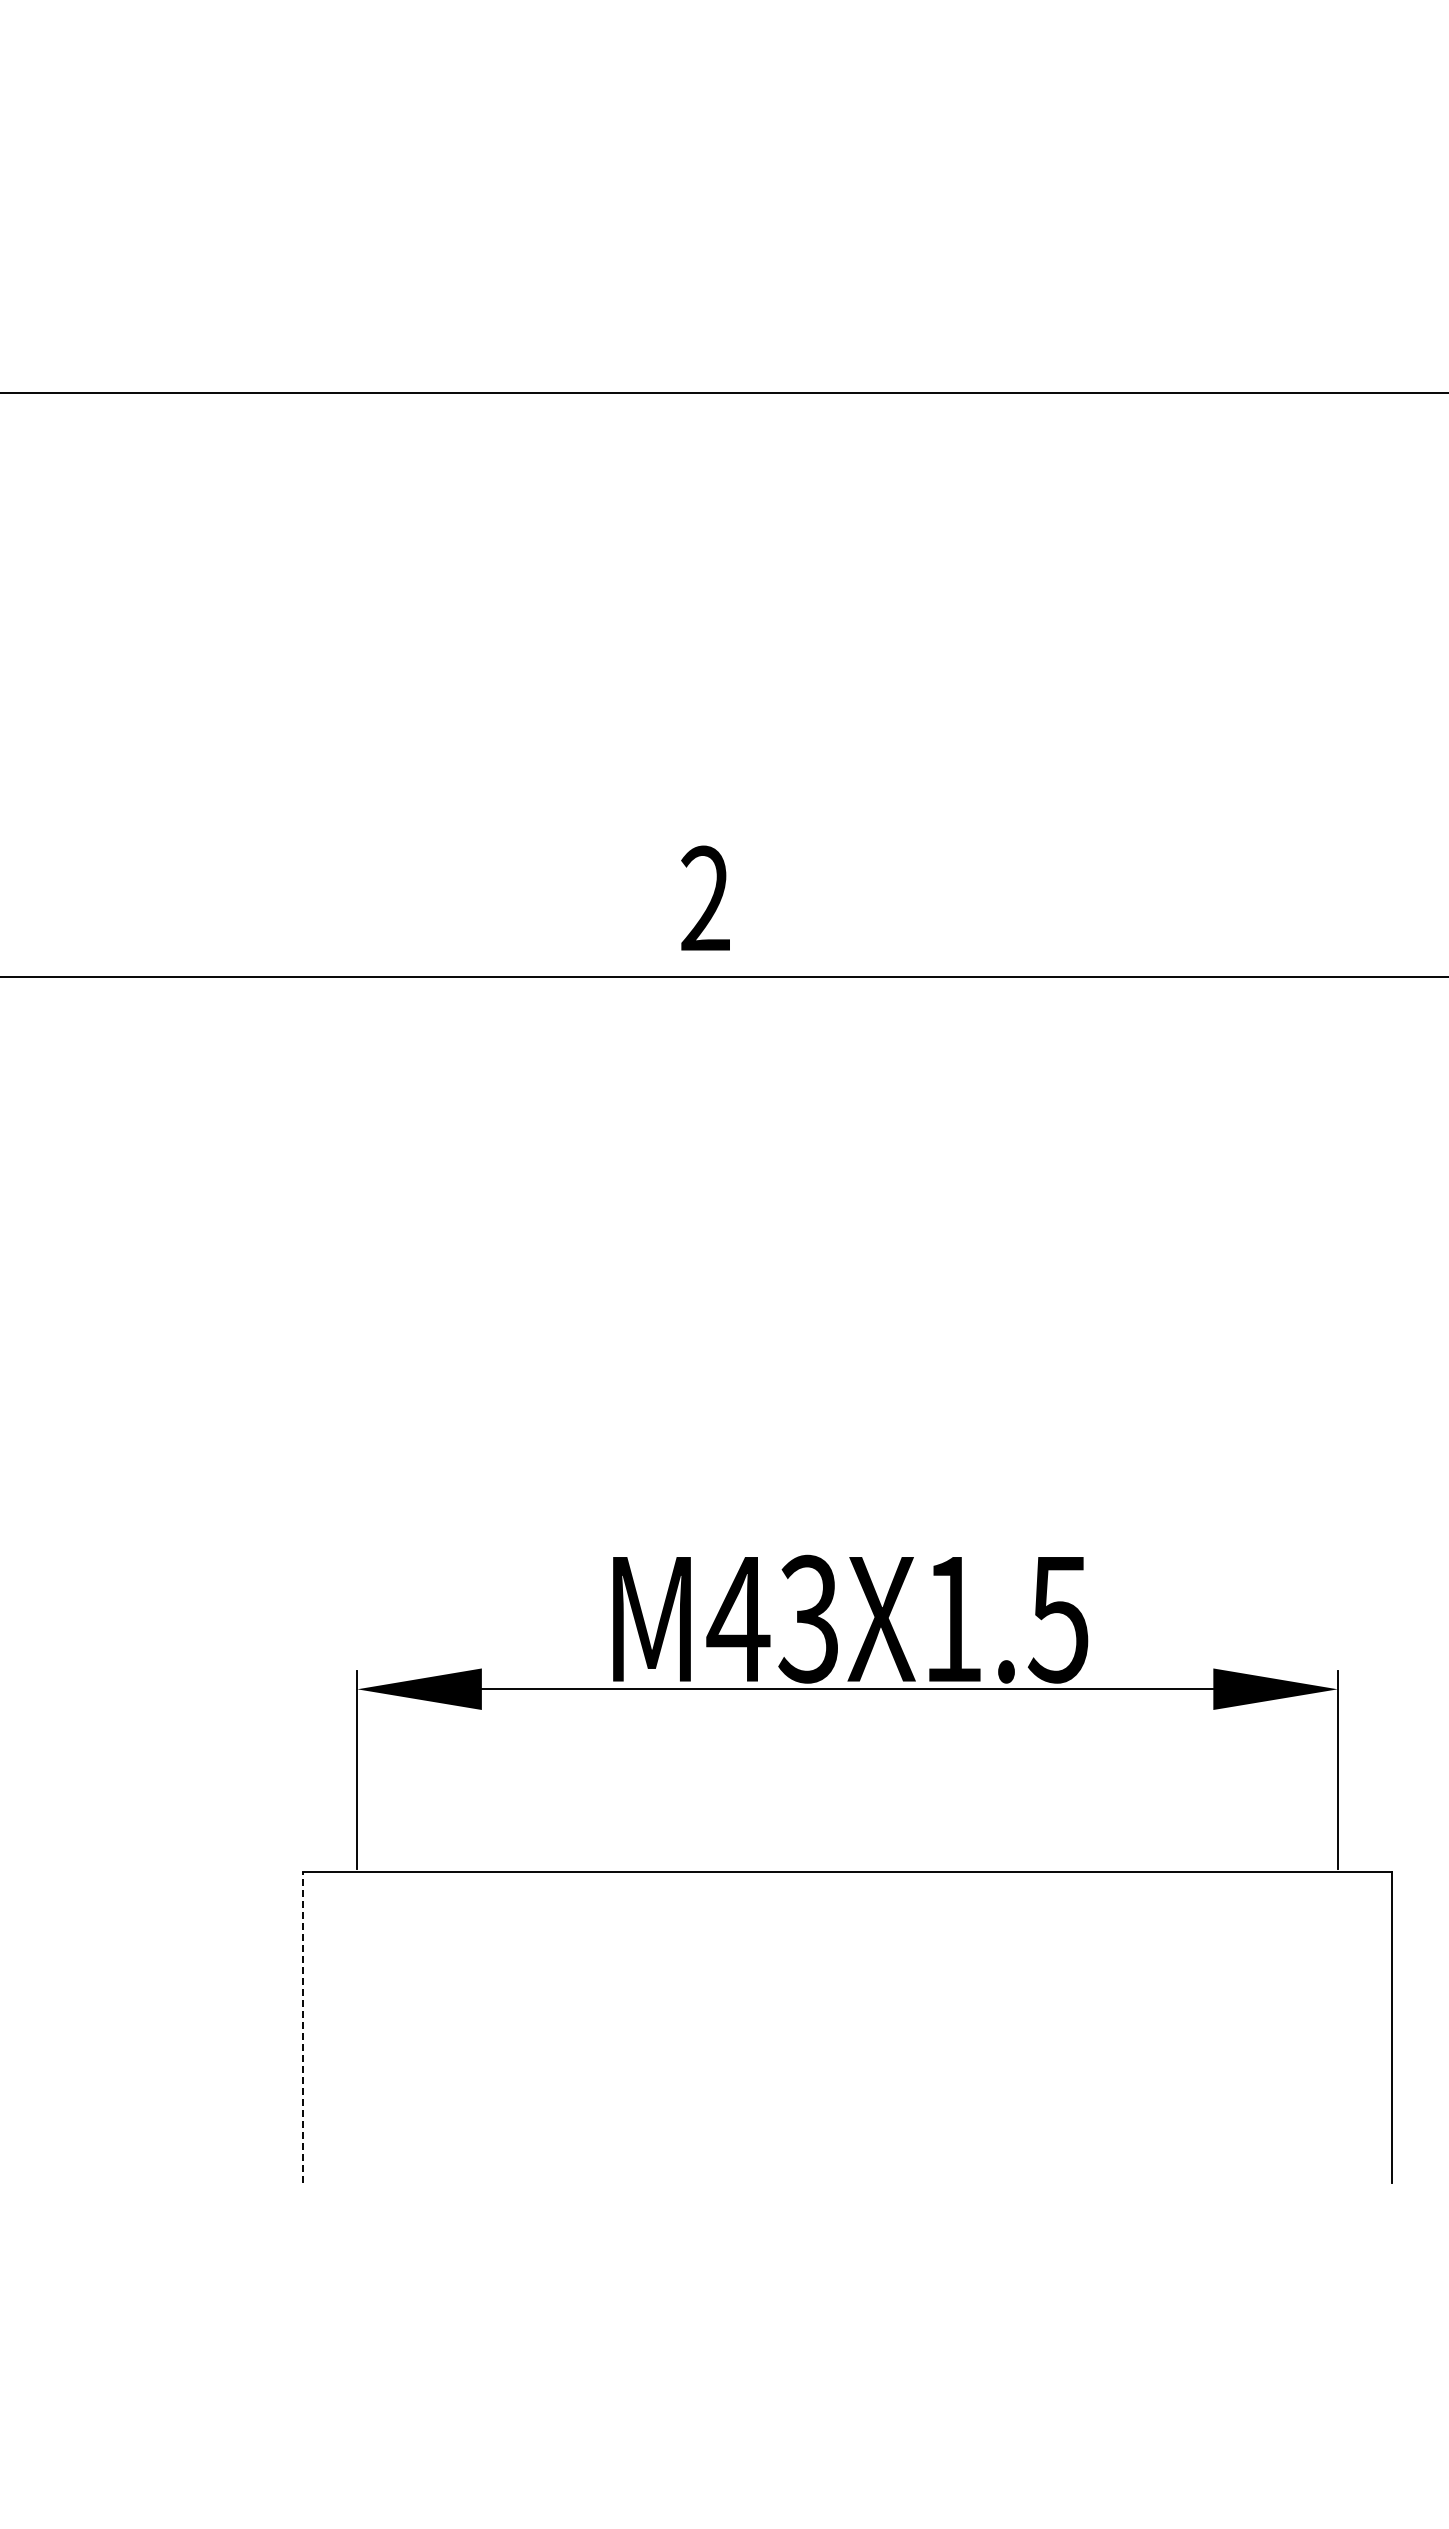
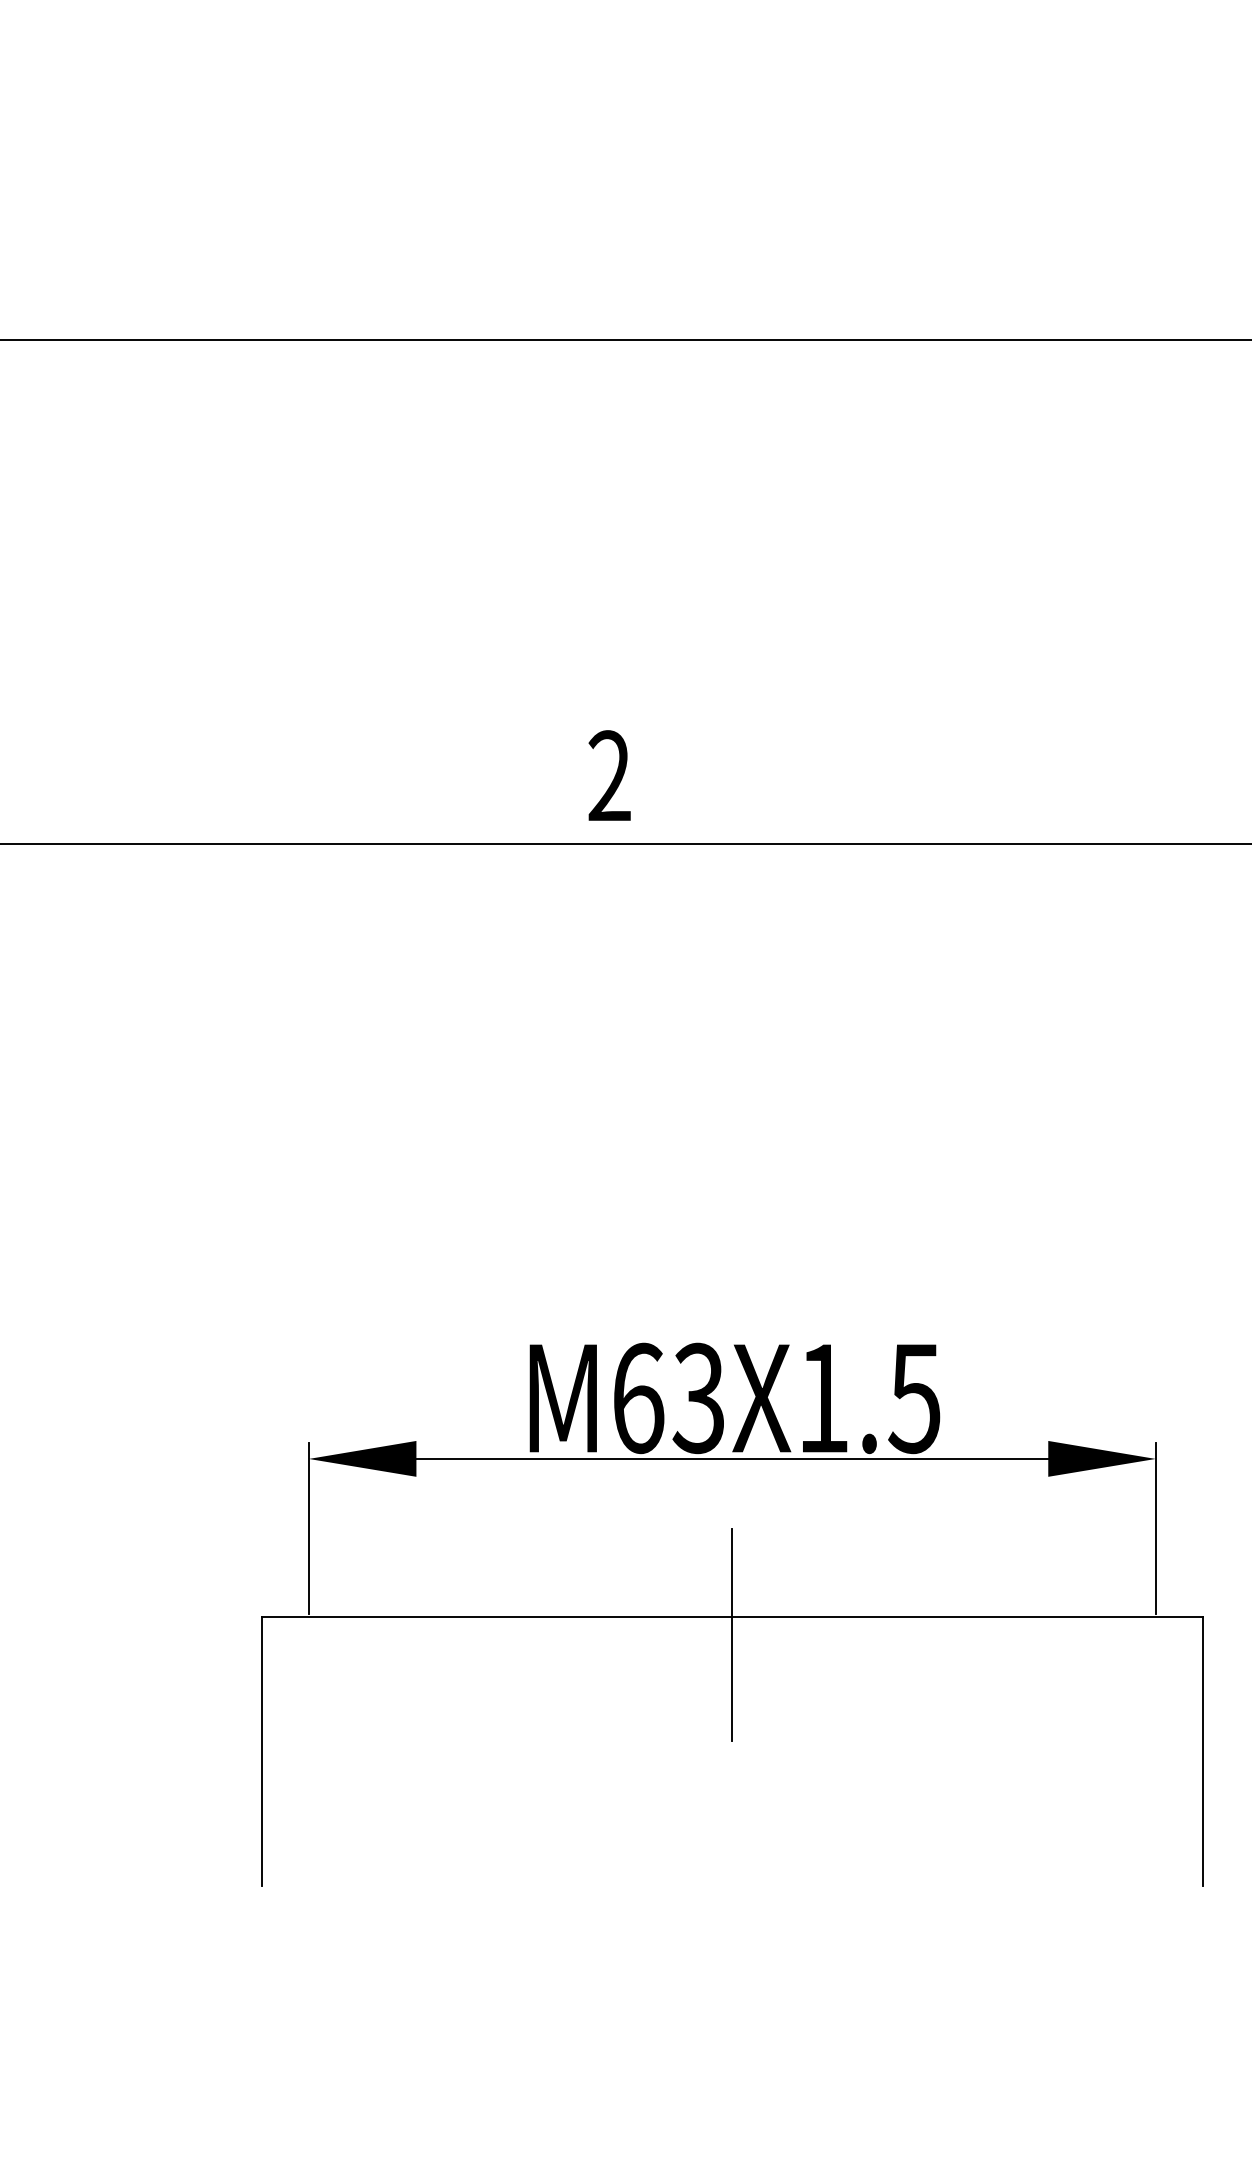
text: (738, 1618) -> (638, 1397), M43X1.5 -> M63X1.5
line: (847, 1893) -> (732, 1635), added
line: (302, 2027) -> (261, 1751), dashed -> solid

